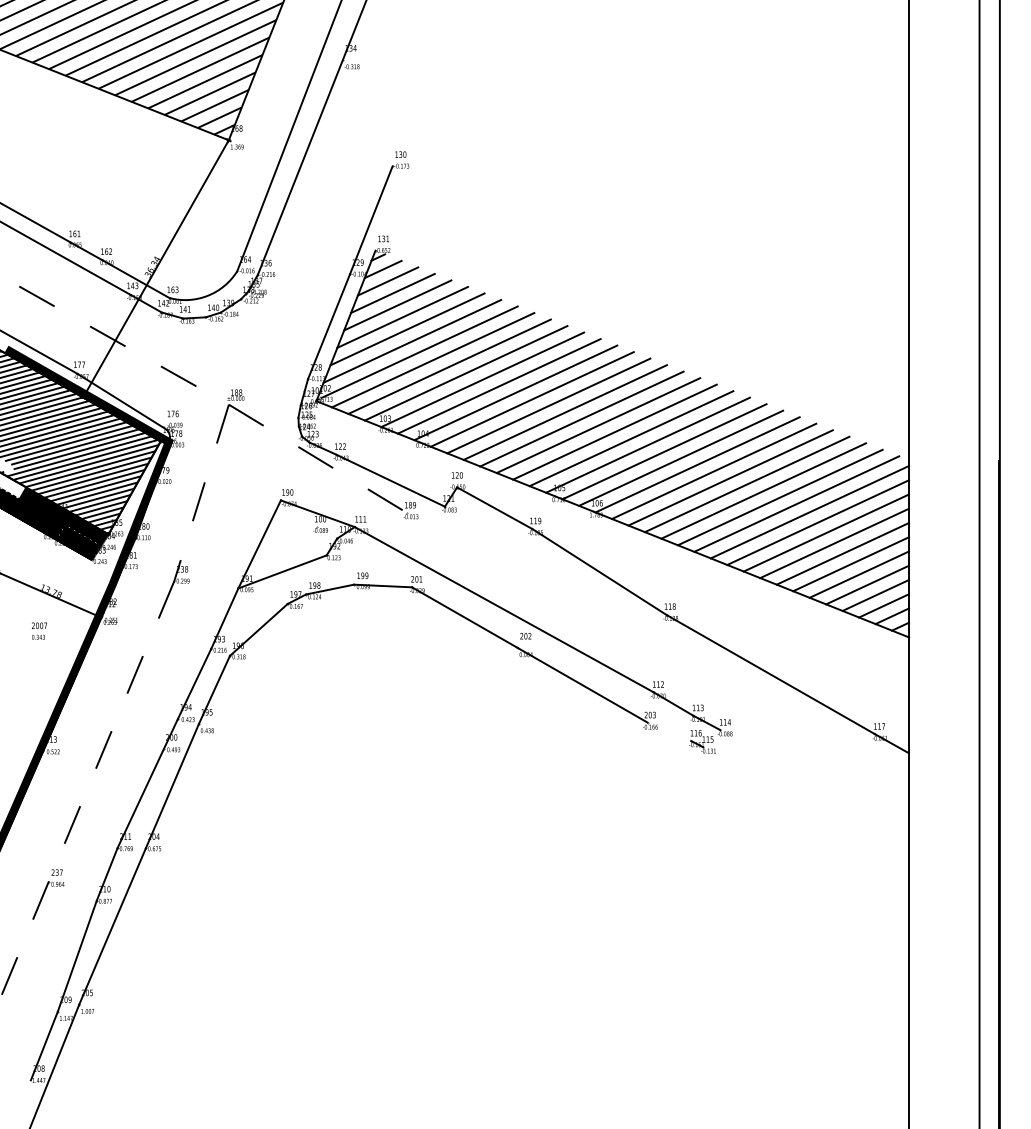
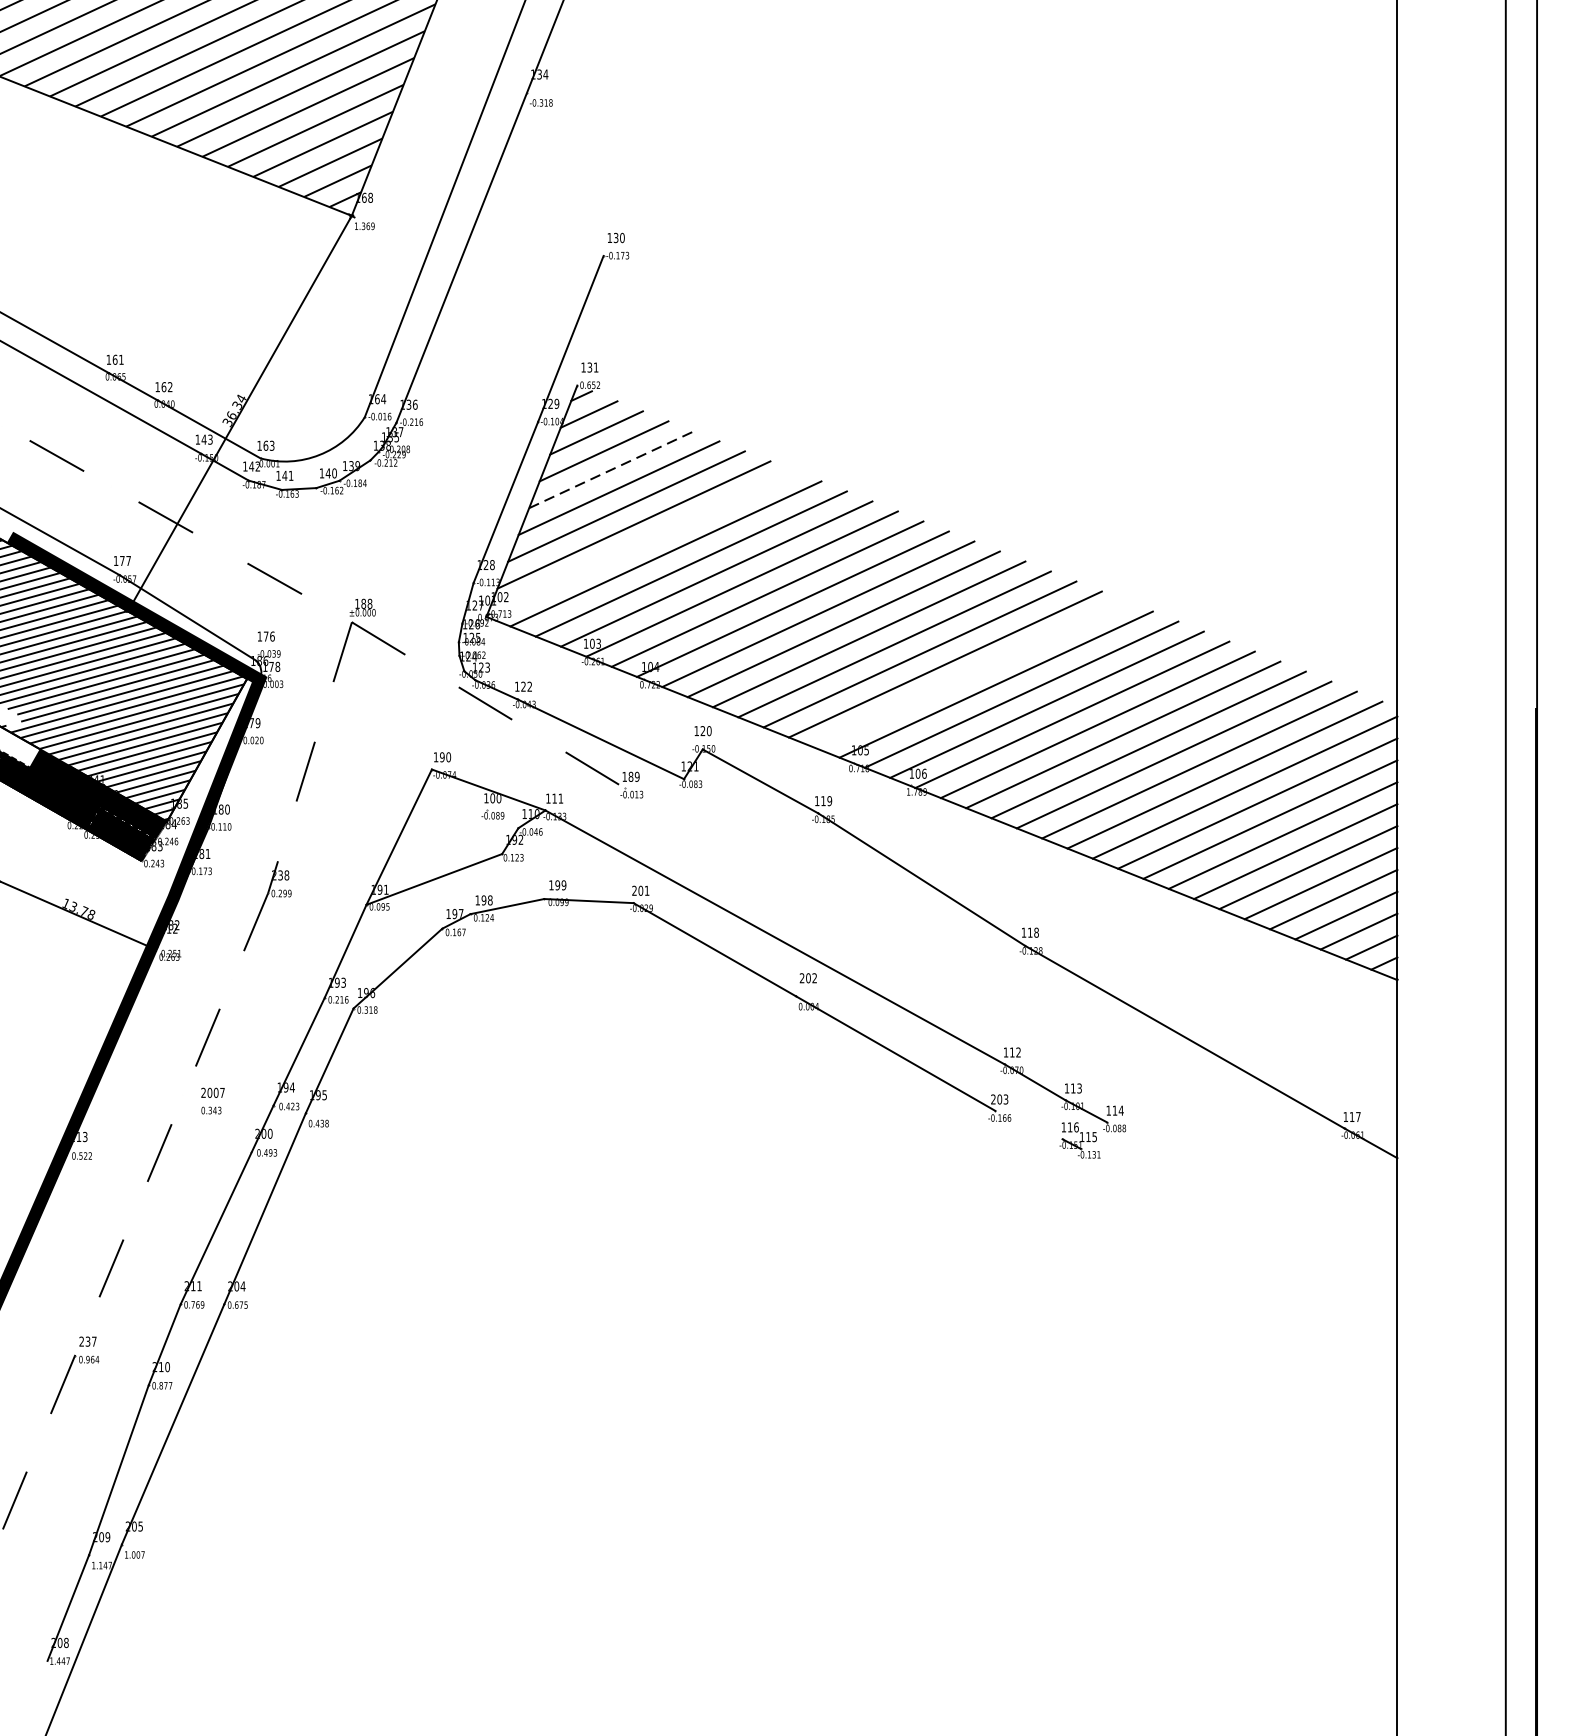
line: (398, 305) -> (612, 469), solid -> dashed
line: (419, 351) -> (644, 540), removed
line: (631, 438) -> (970, 674), removed
text: (39, 630) -> (212, 1100), moved

